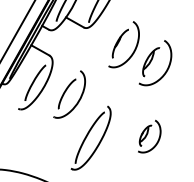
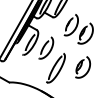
part: (148, 136) -> (82, 67), size x1.43

